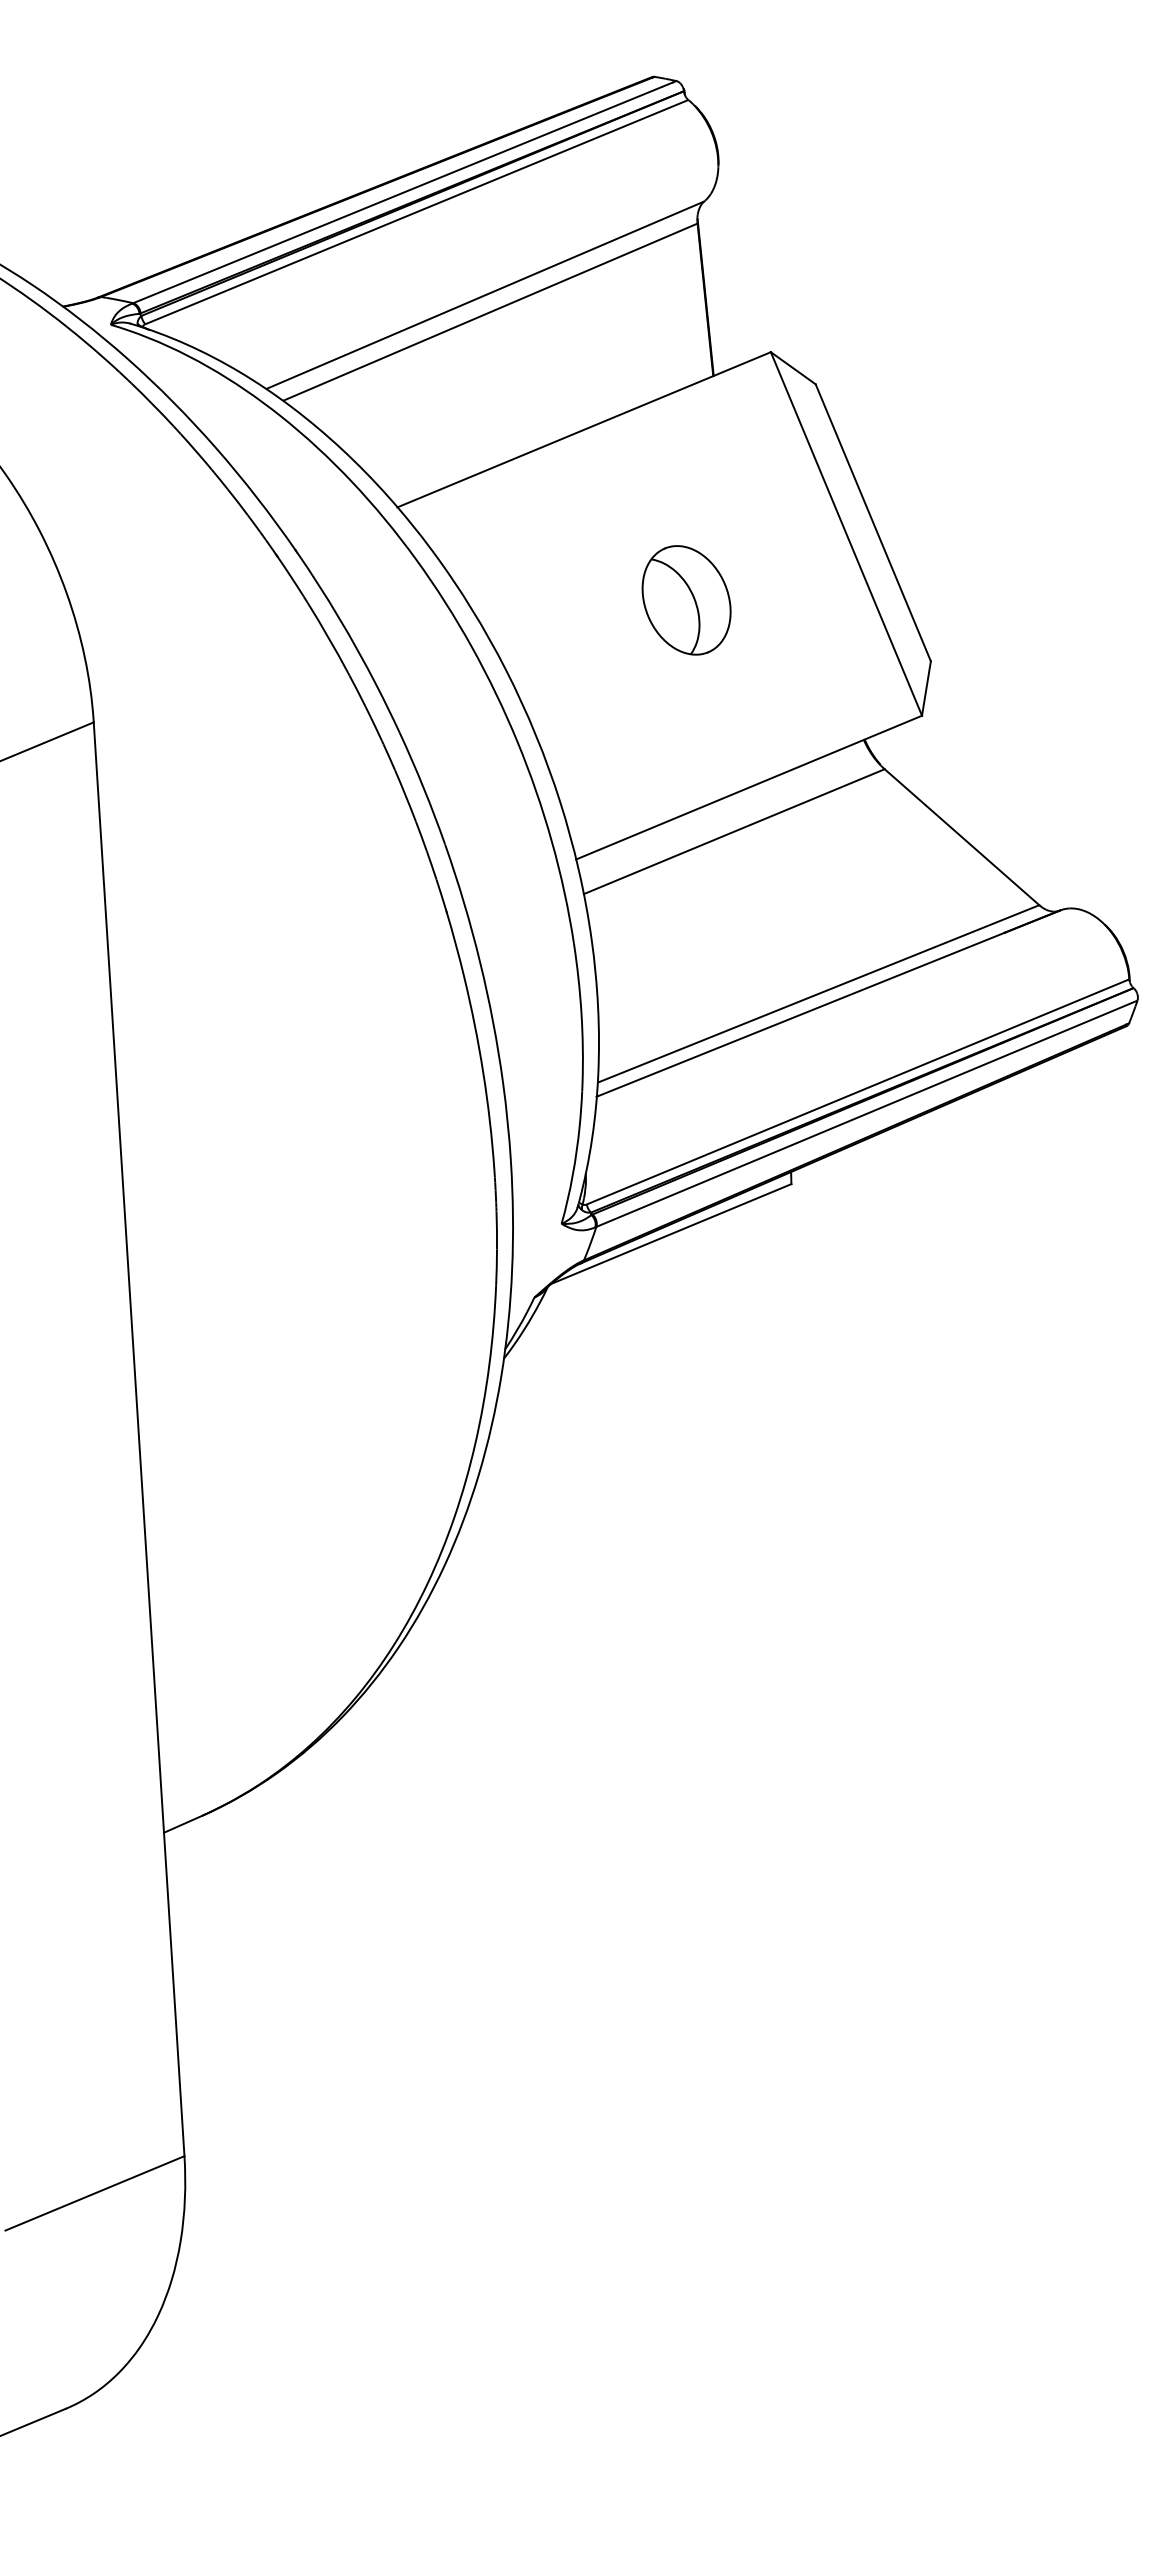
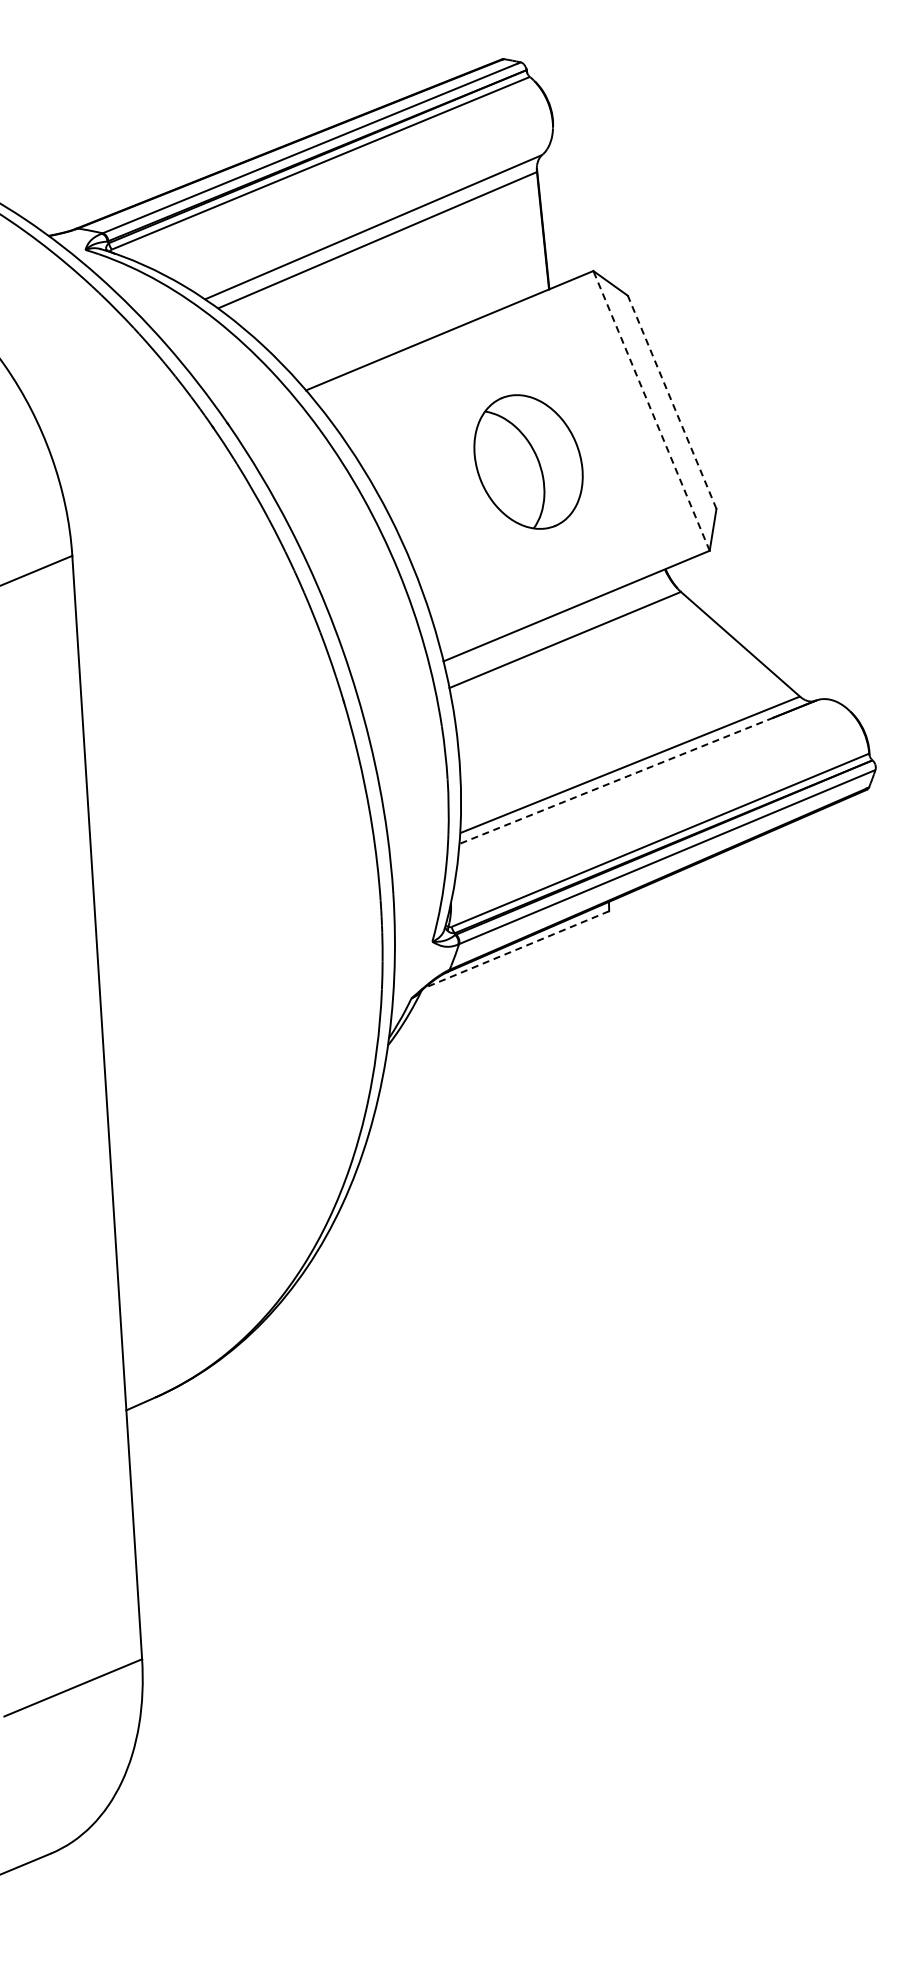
line: (873, 521) -> (672, 401), solid -> dashed
line: (846, 533) -> (651, 410), solid -> dashed
part: (686, 599) -> (528, 461), size x1.6
line: (800, 1014) -> (616, 780), solid -> dashed
line: (670, 1233) -> (516, 949), solid -> dashed

